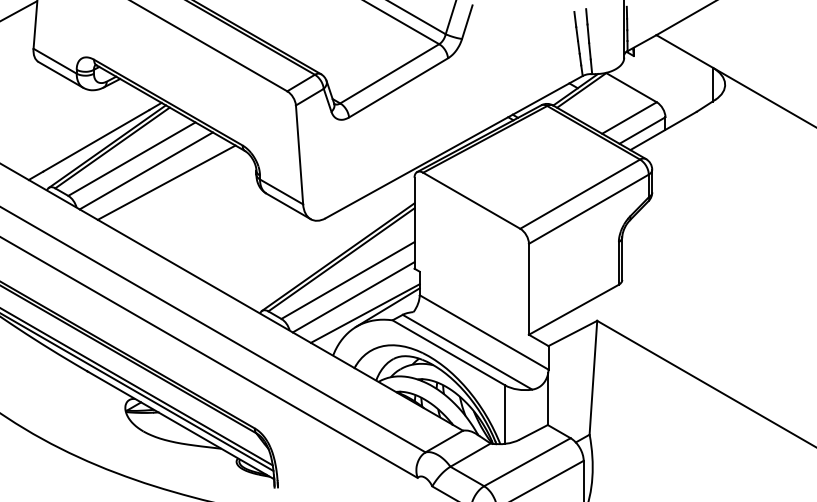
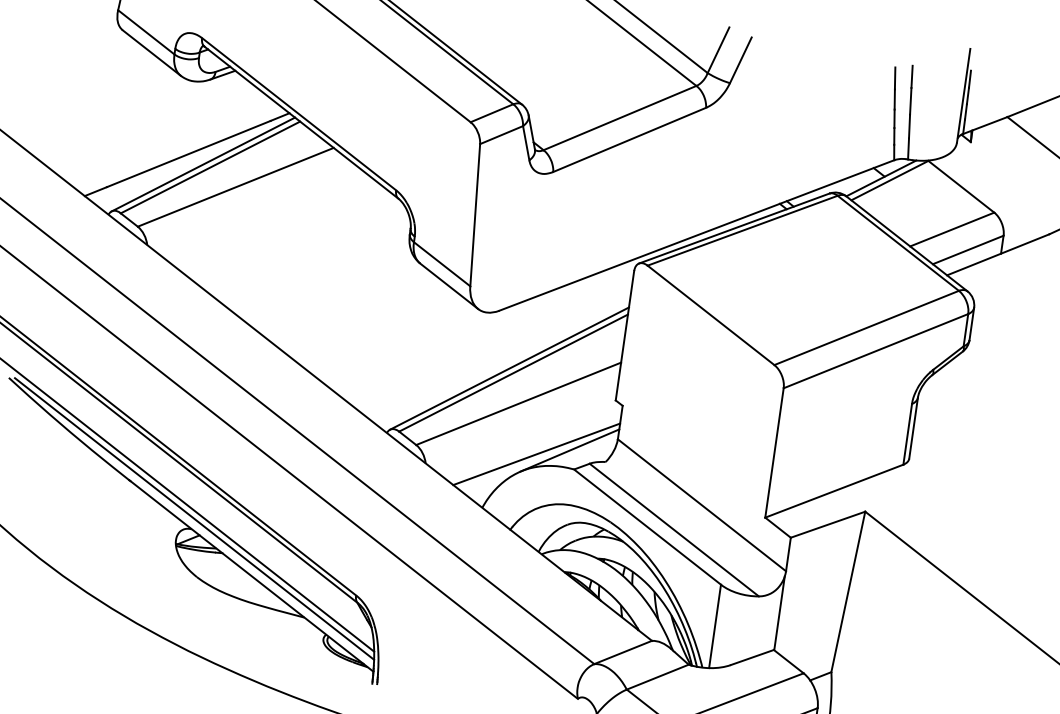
line: (145, 170) -> (252, 206), removed
line: (166, 182) -> (280, 227), removed
line: (353, 297) -> (523, 429), removed

